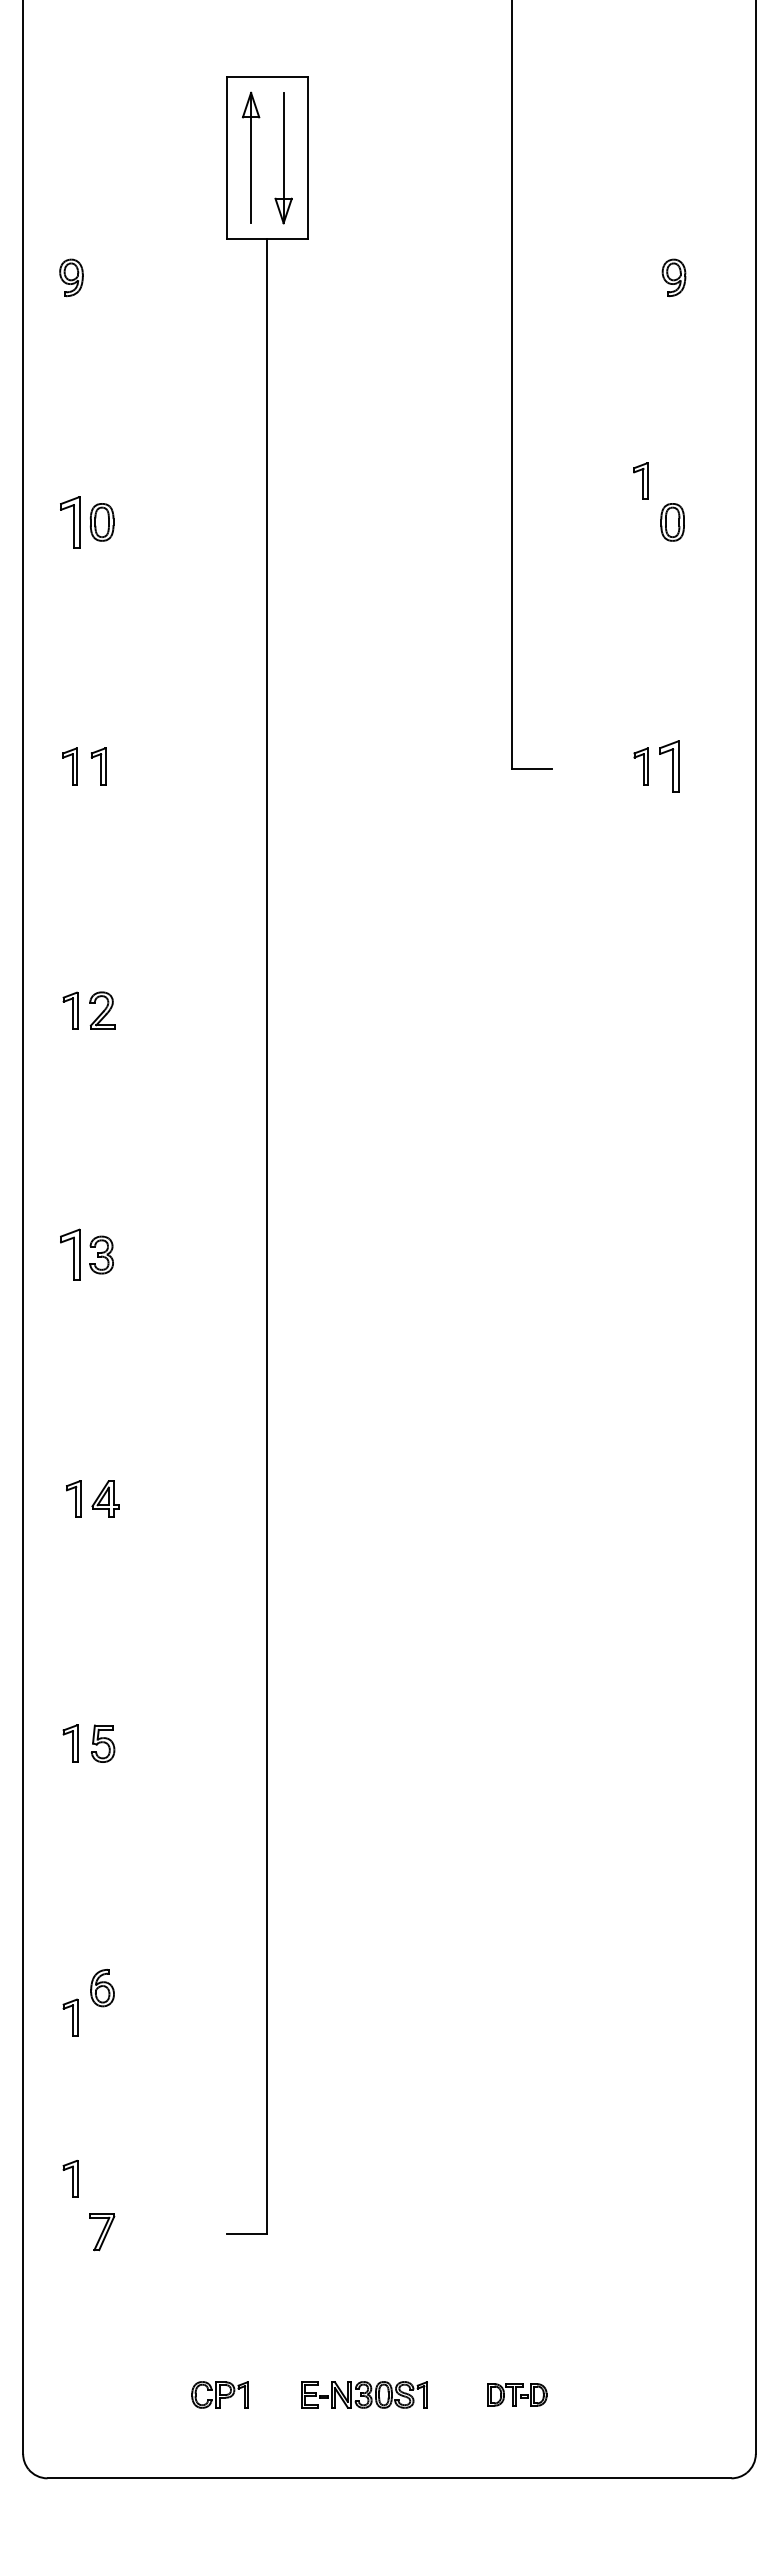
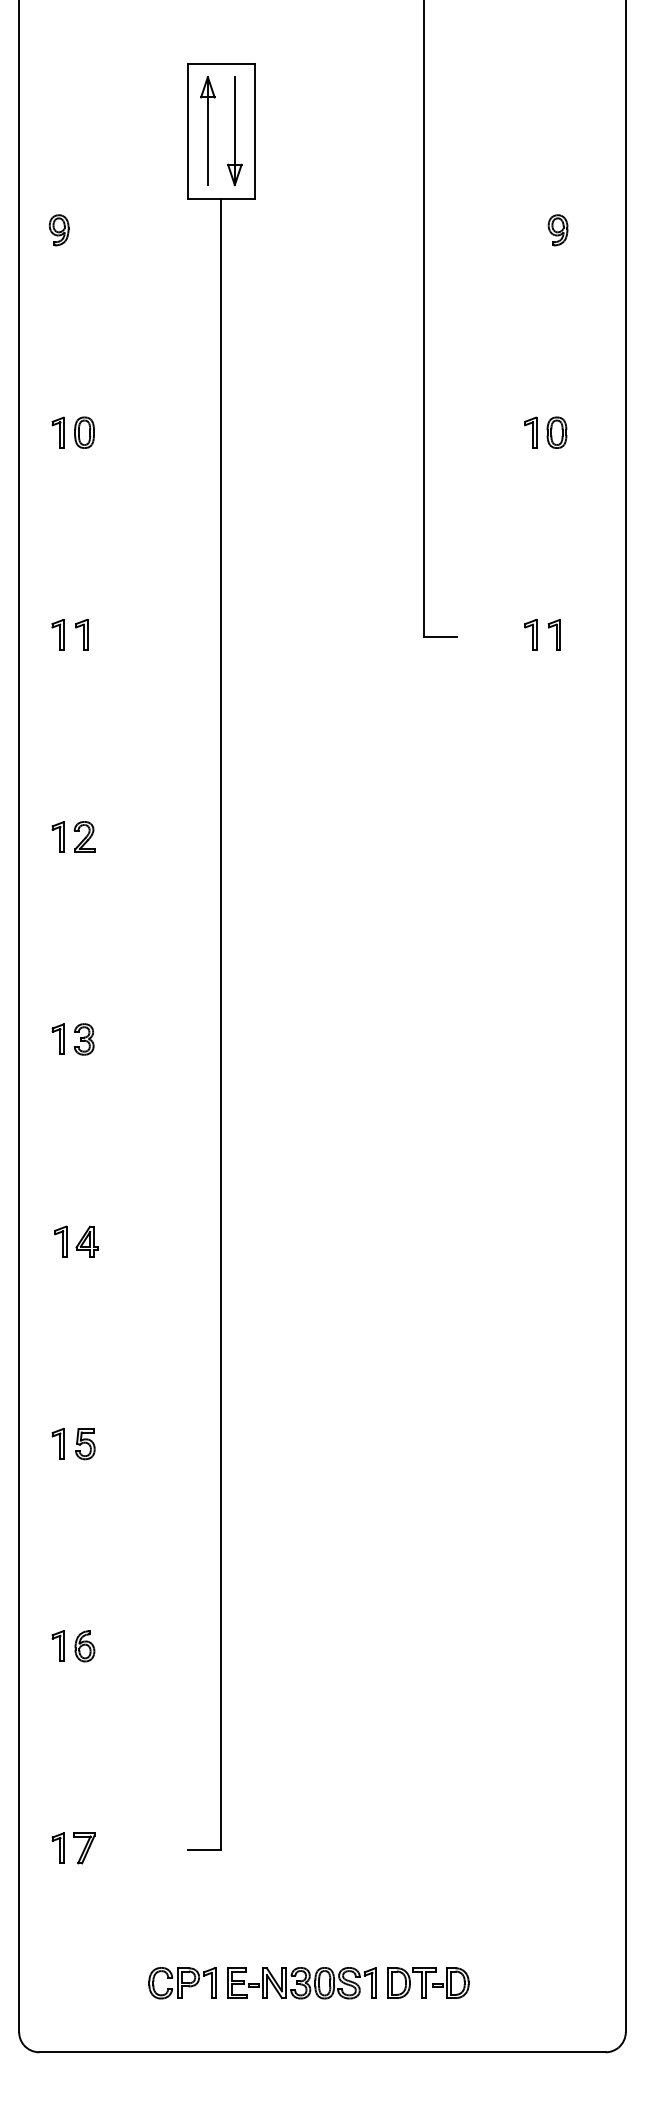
part: (640, 480) -> (530, 432), moved
part: (70, 521) -> (58, 432), size x0.71
part: (669, 766) -> (554, 634), size x0.71
part: (70, 1254) -> (58, 1038), size x0.71
part: (70, 2017) -> (58, 1645), moved
part: (70, 2178) -> (58, 1847), moved
part: (219, 2394) -> (181, 1982), size x1.43
part: (364, 2394) -> (301, 1982), size x1.43
part: (517, 2394) -> (428, 1982), size x1.67

